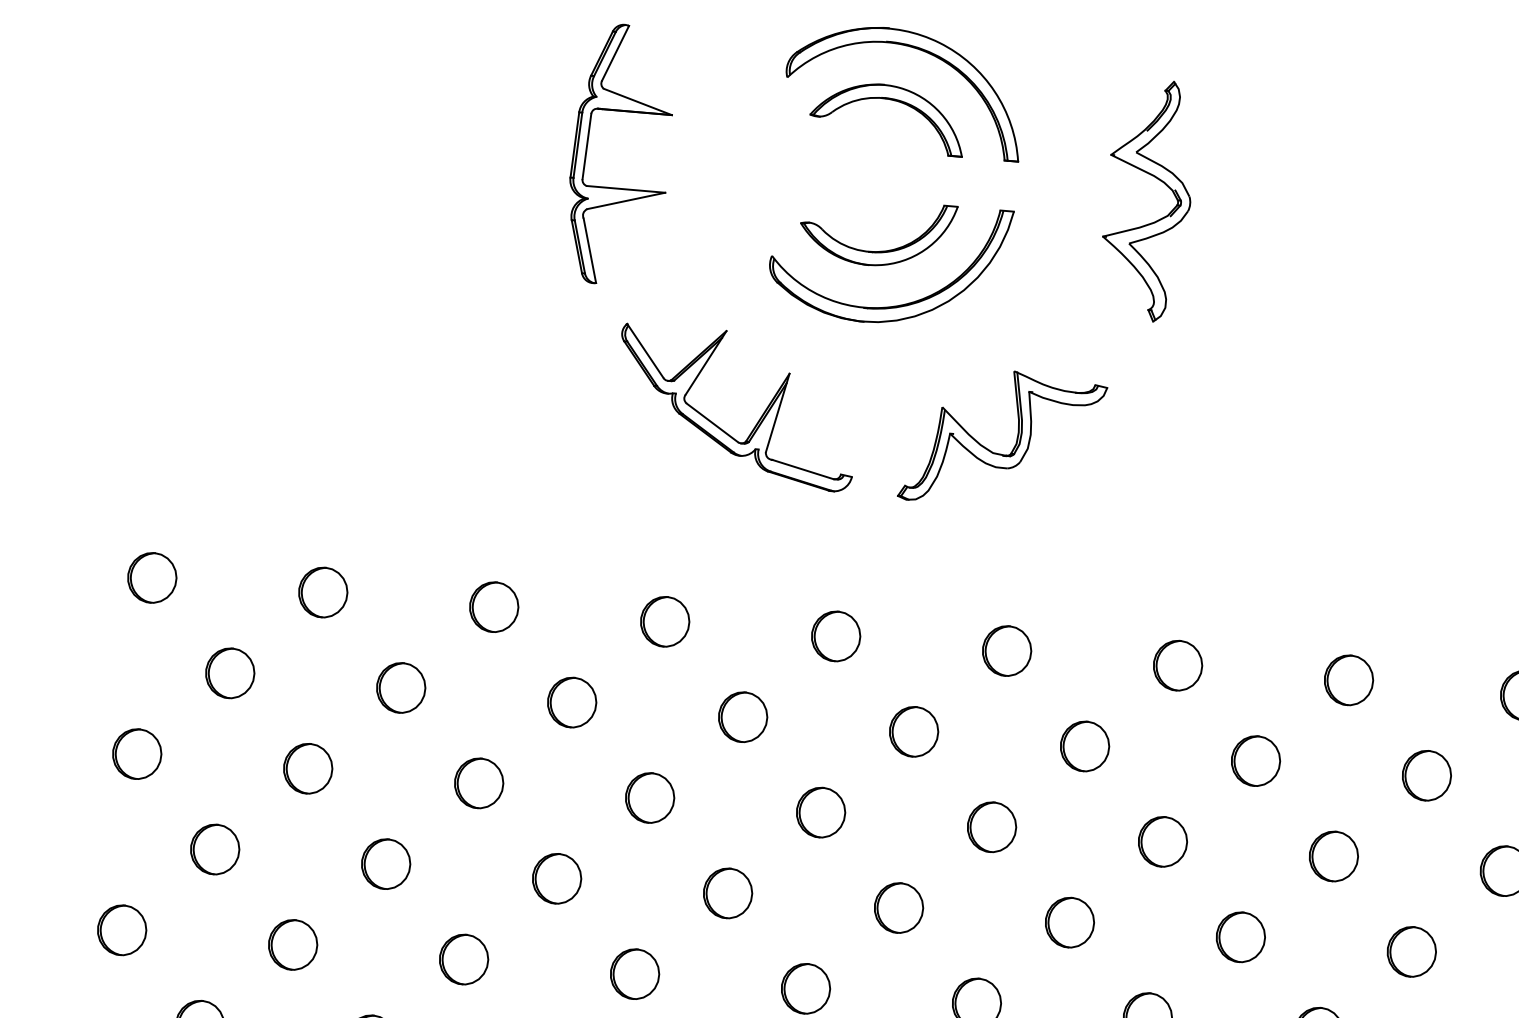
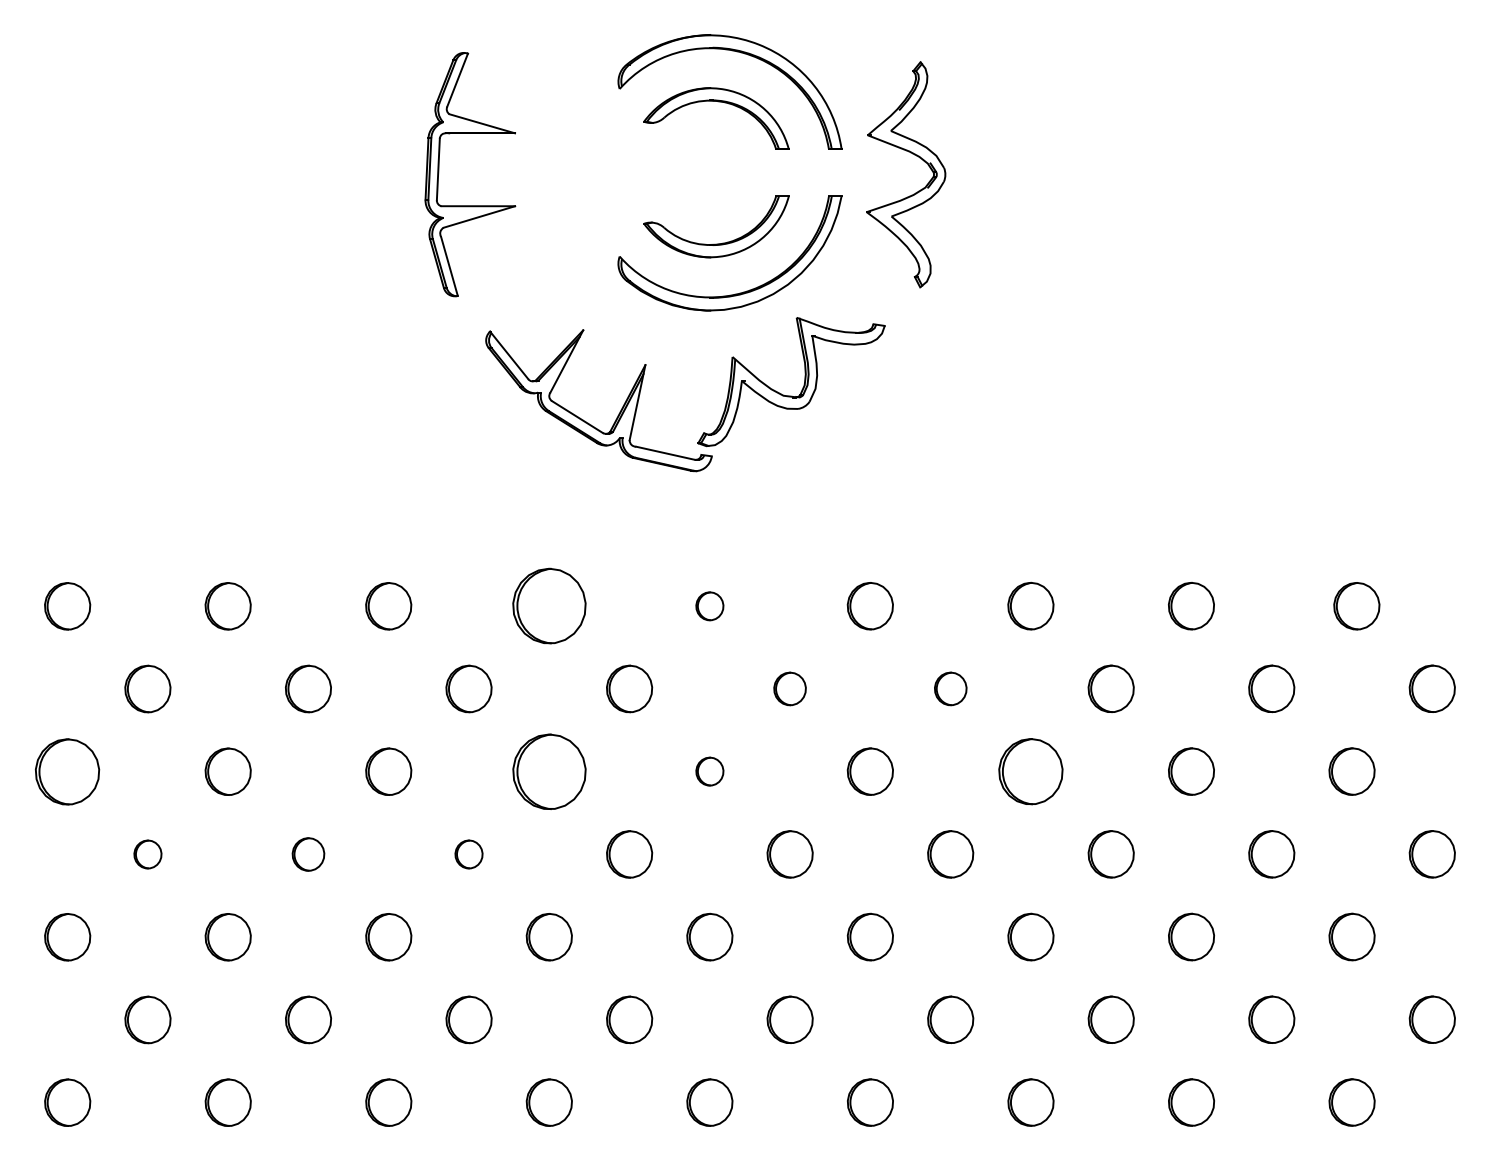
part: (1160, 218) -> (918, 190), moved
part: (1014, 446) -> (802, 387), moved
part: (664, 621) -> (548, 606), size x1.6
part: (835, 636) -> (709, 606), size x0.6
part: (913, 731) -> (789, 688), size x0.7
part: (1084, 746) -> (950, 688), size x0.7
part: (137, 753) -> (67, 771), size x1.4
part: (649, 797) -> (548, 771), size x1.6
part: (820, 812) -> (709, 771), size x0.6
part: (1162, 841) -> (1030, 771), size x1.4
part: (214, 849) -> (147, 854), size x0.6
part: (386, 864) -> (308, 854), size x0.7
part: (556, 878) -> (468, 854), size x0.6

